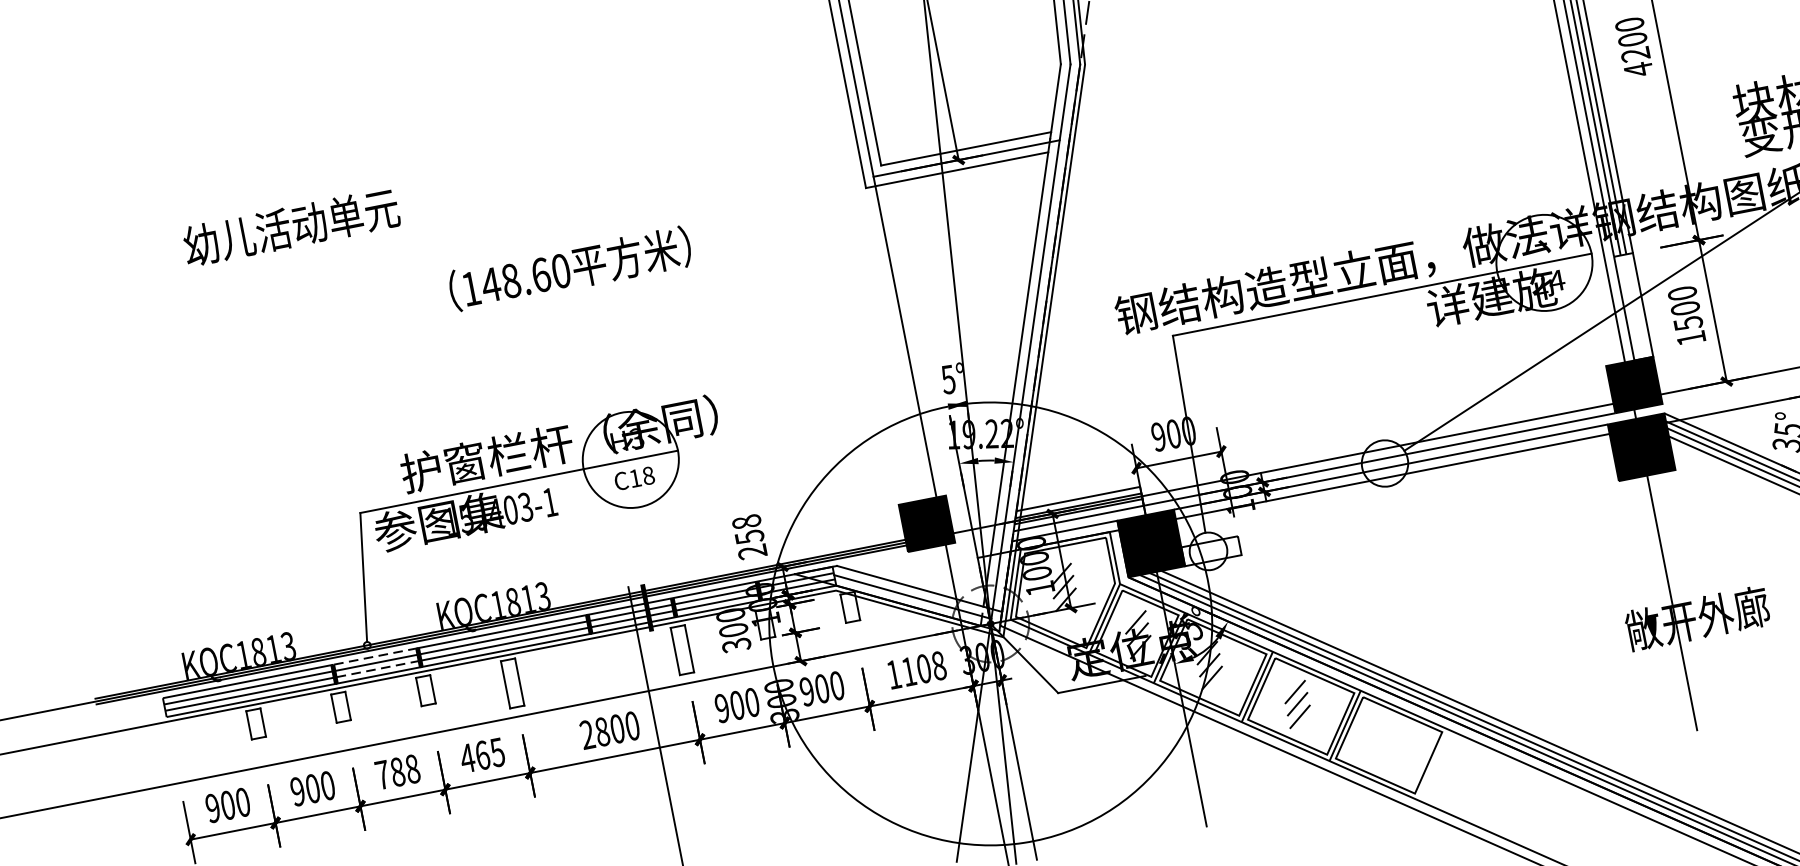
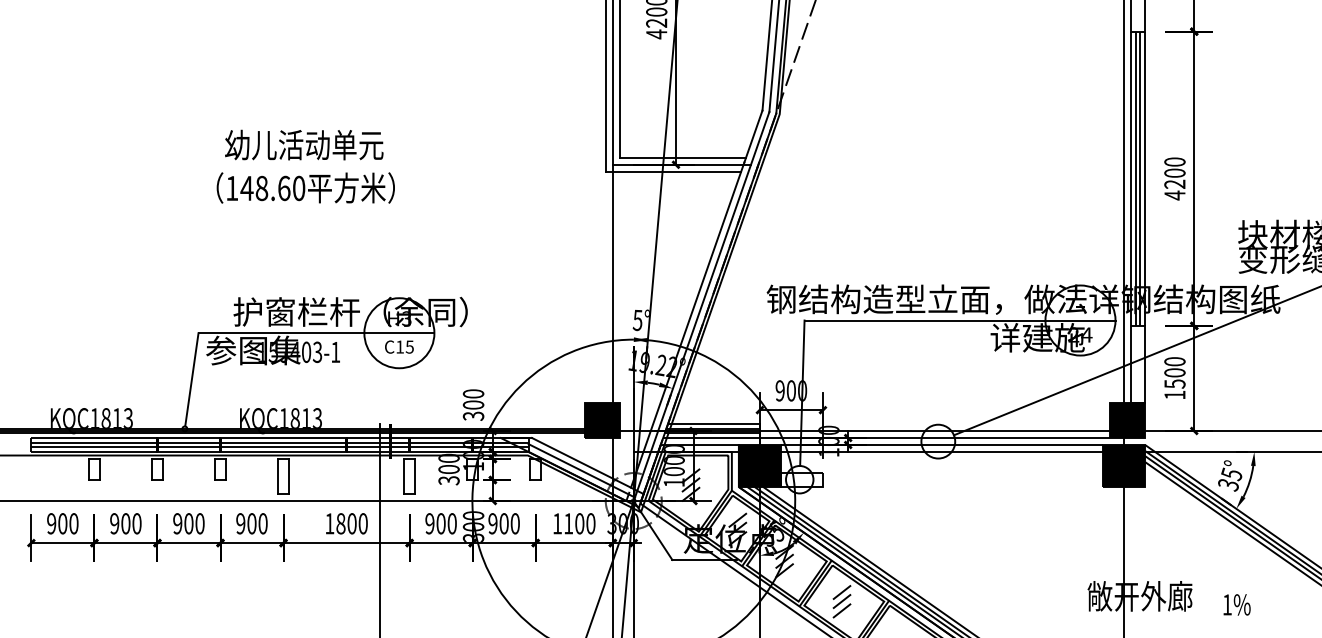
text: (291, 226) -> (304, 144), moved
text: (569, 268) -> (305, 187), moved
text: (647, 475) -> (409, 346), C18 -> C15
text: (749, 536) -> (473, 404), 258 -> 300
line: (374, 656) -> (188, 437), dashed -> solid
text: (938, 665) -> (590, 523), 1108 -> 1100
line: (377, 669) -> (188, 447), dashed -> solid
text: (586, 734) -> (329, 523), 2800 -> 1800
text: (481, 755) -> (251, 523), 465 -> 900
text: (397, 771) -> (188, 523), 788 -> 900

